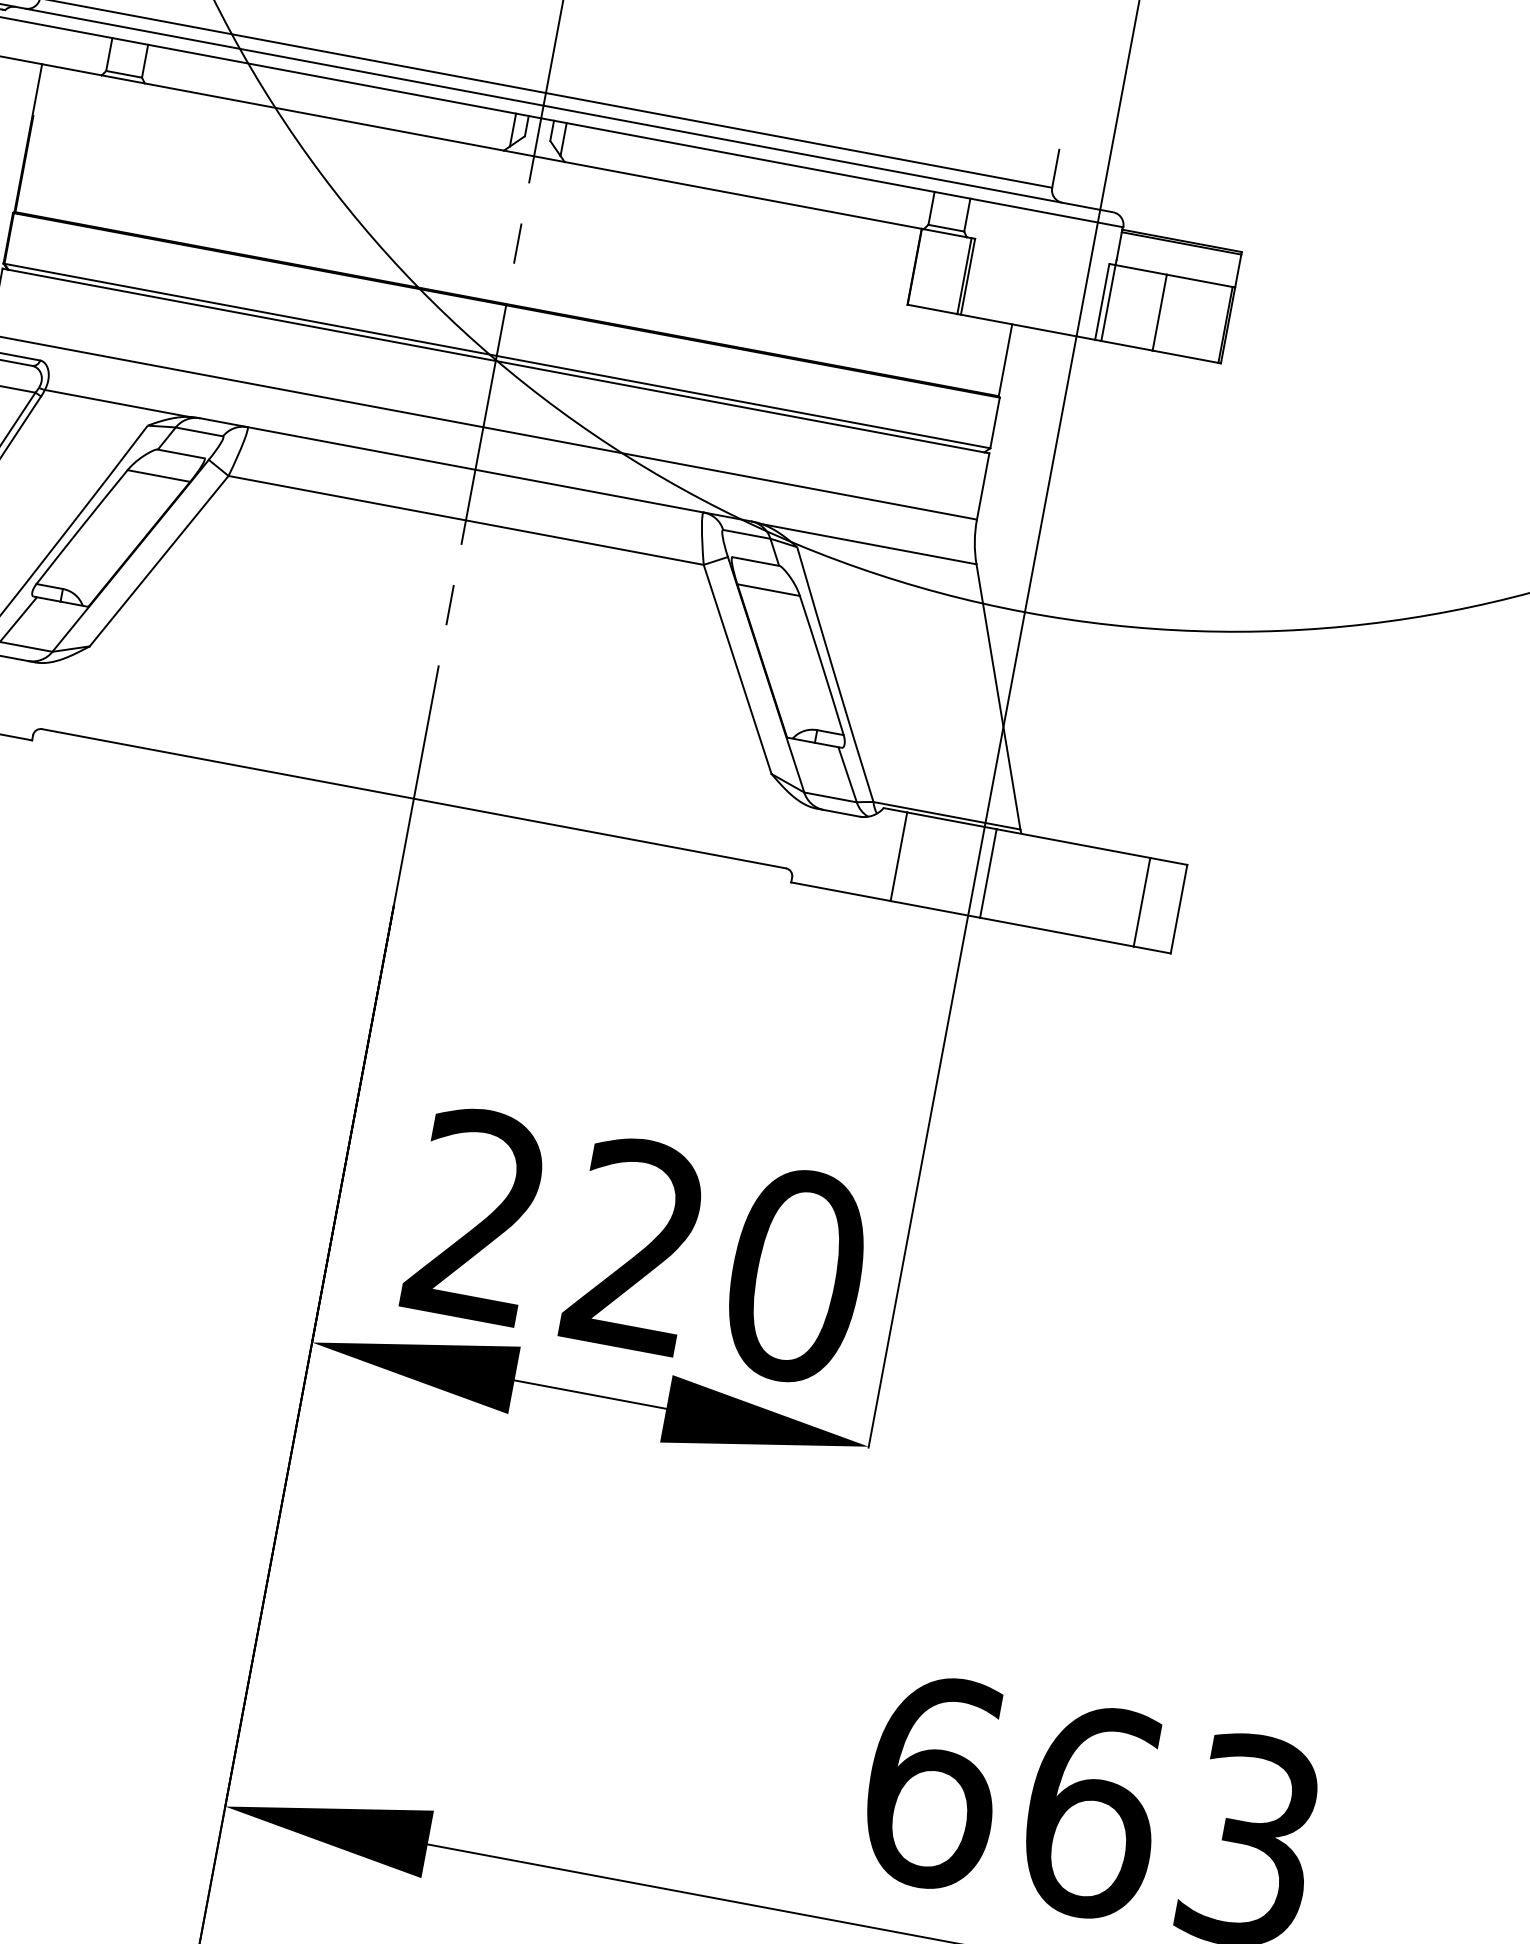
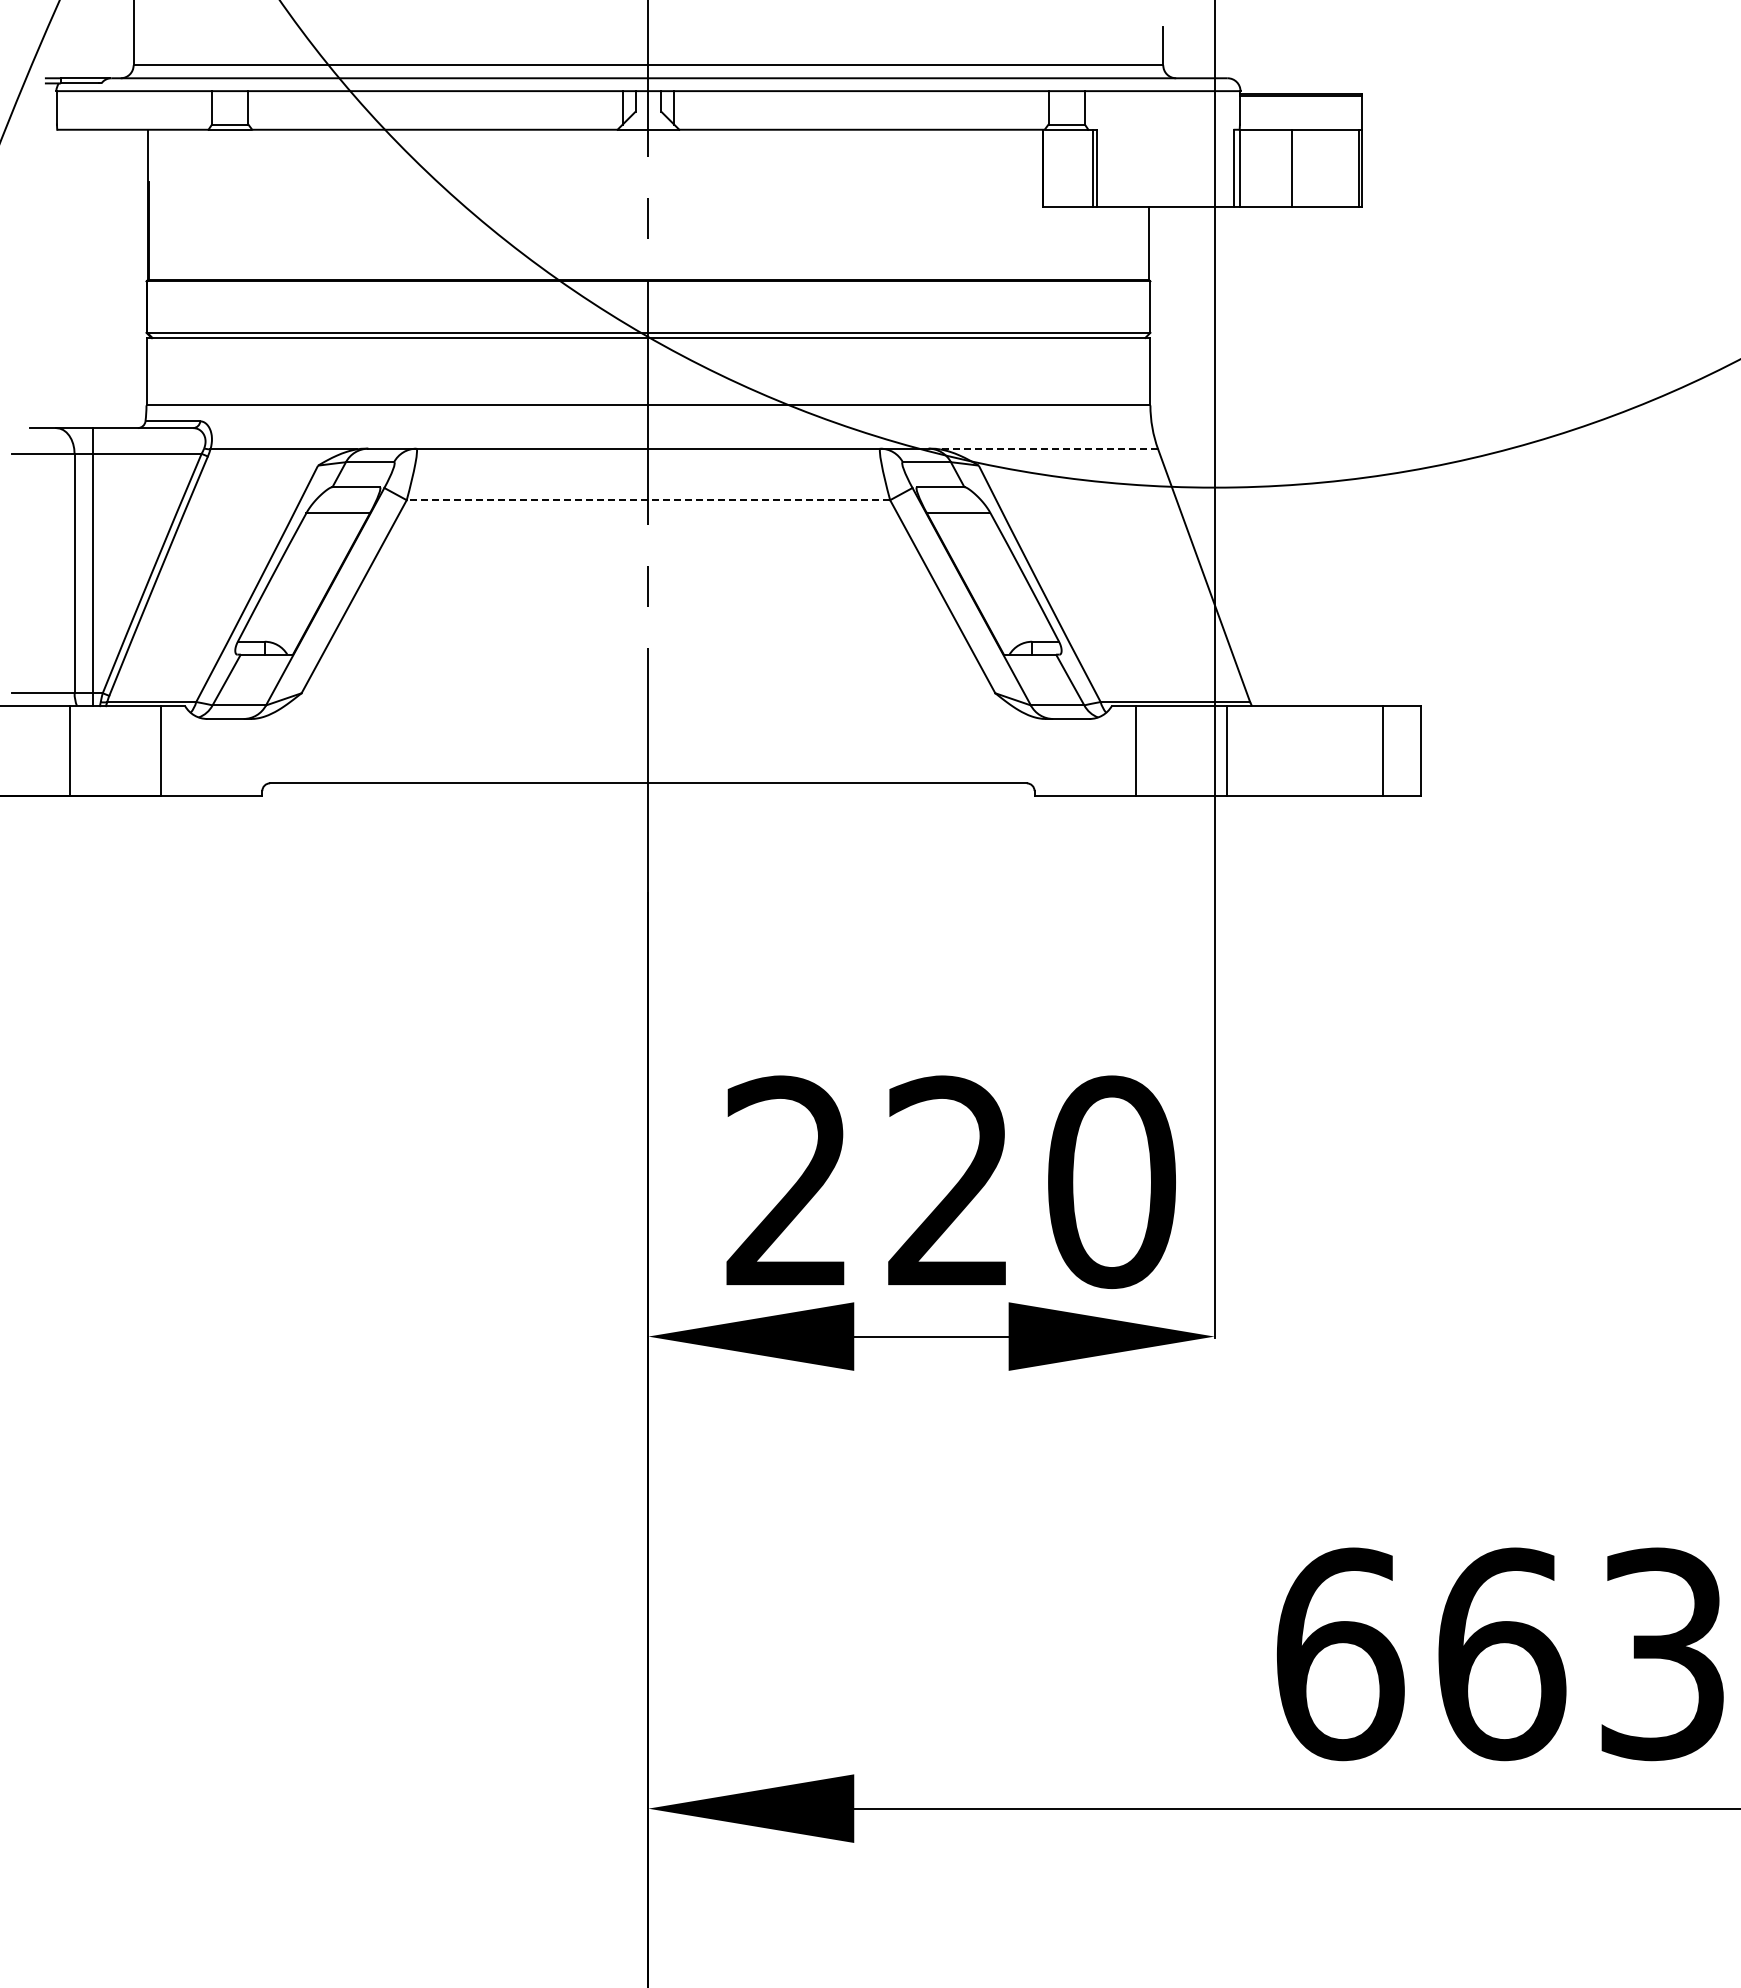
line: (466, 520) -> (648, 500), solid -> dashed
line: (869, 544) -> (1049, 449), solid -> dashed

